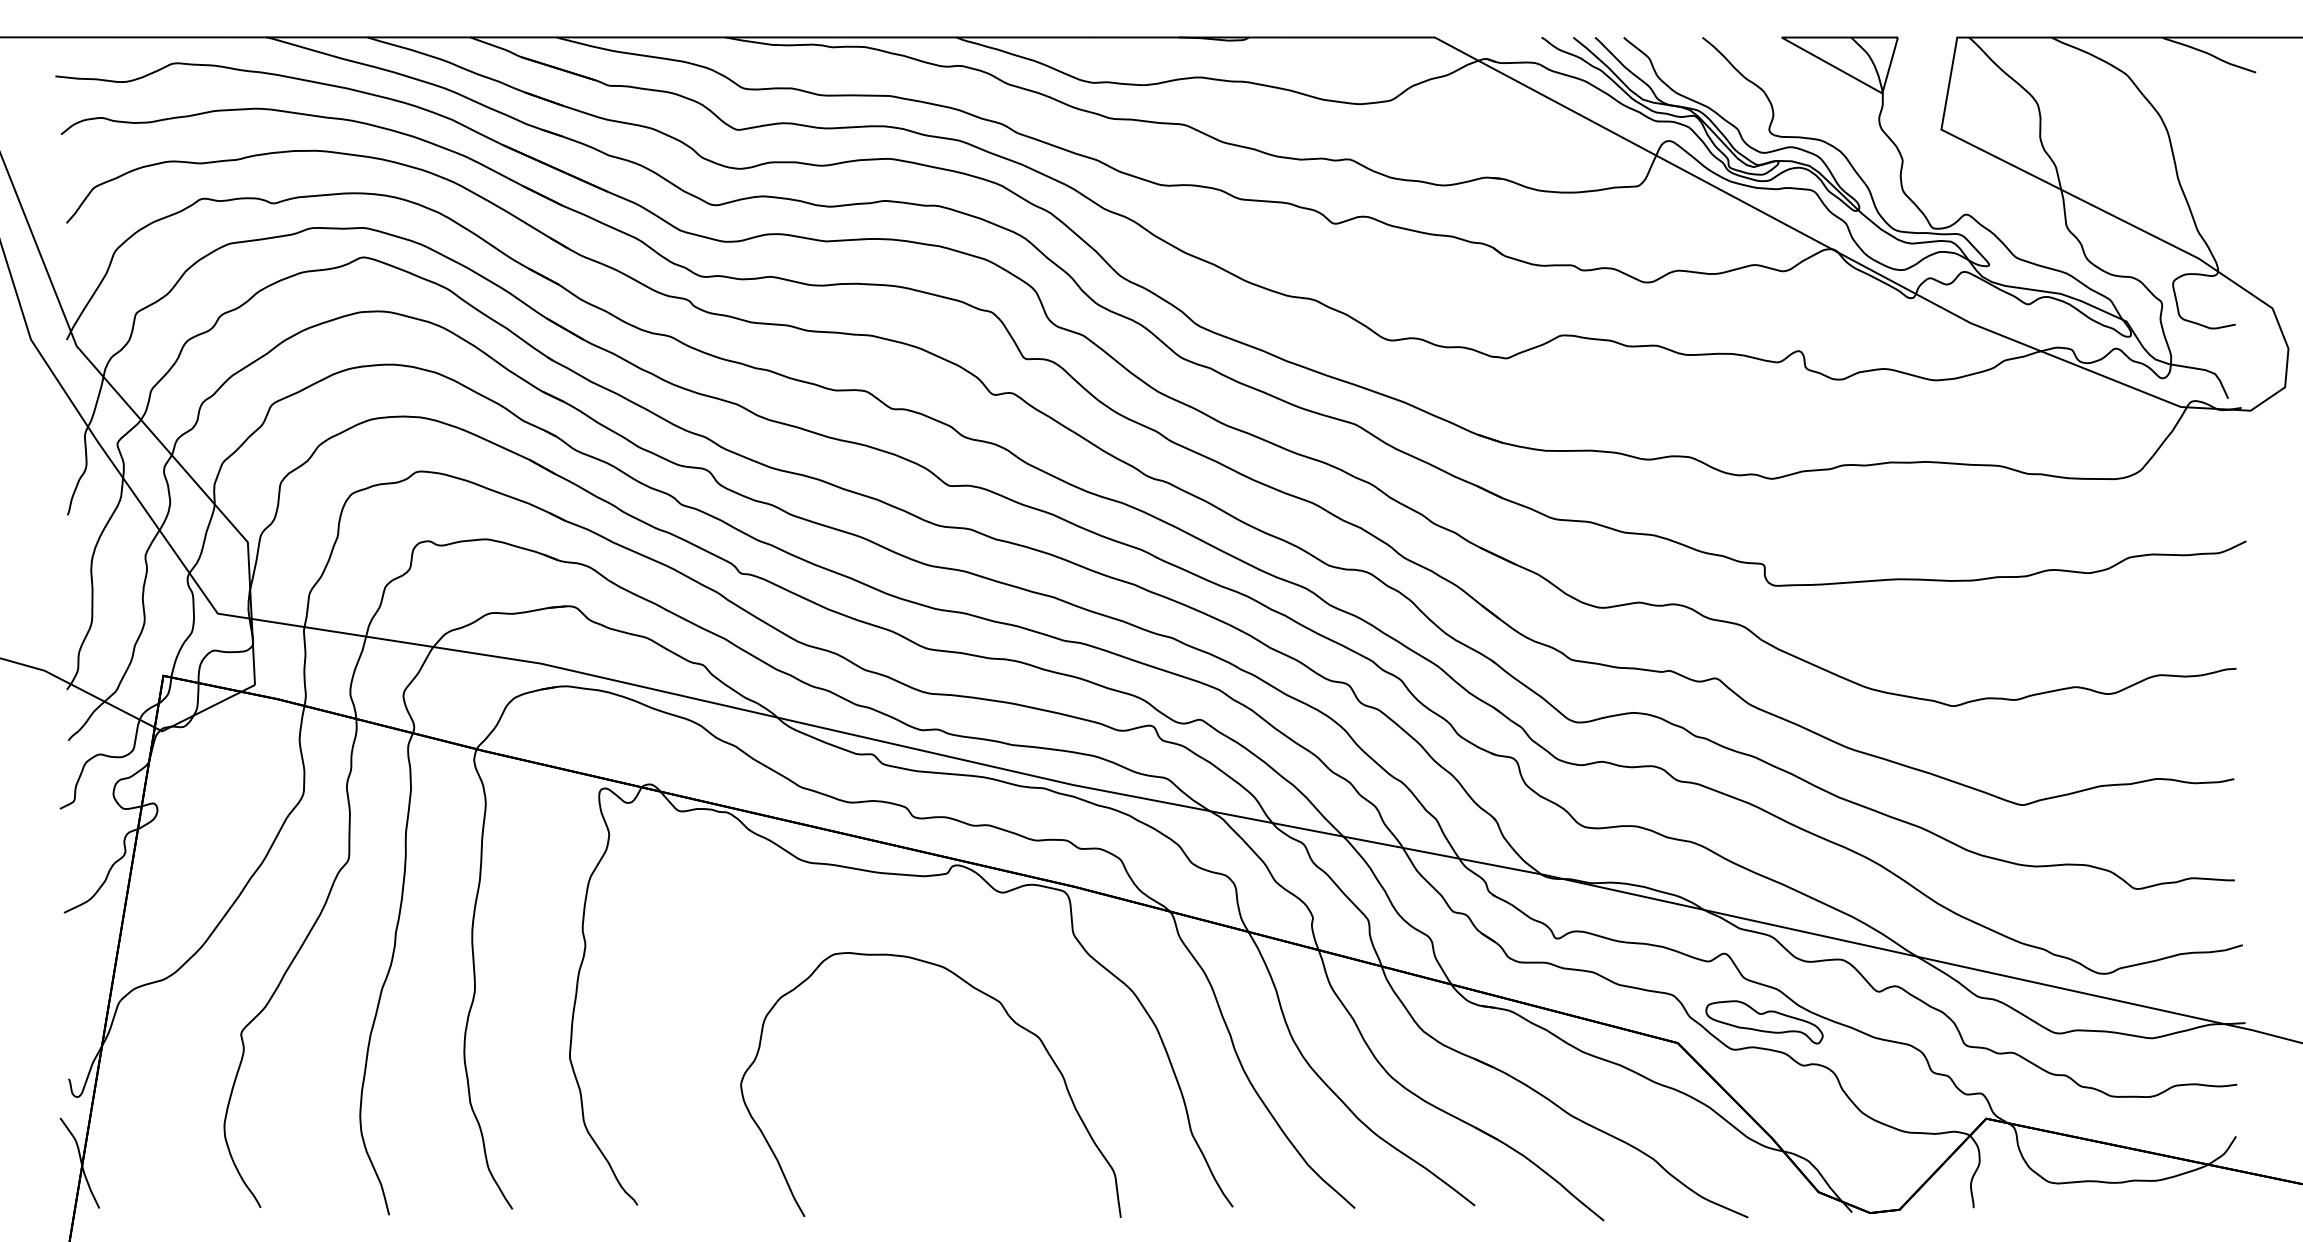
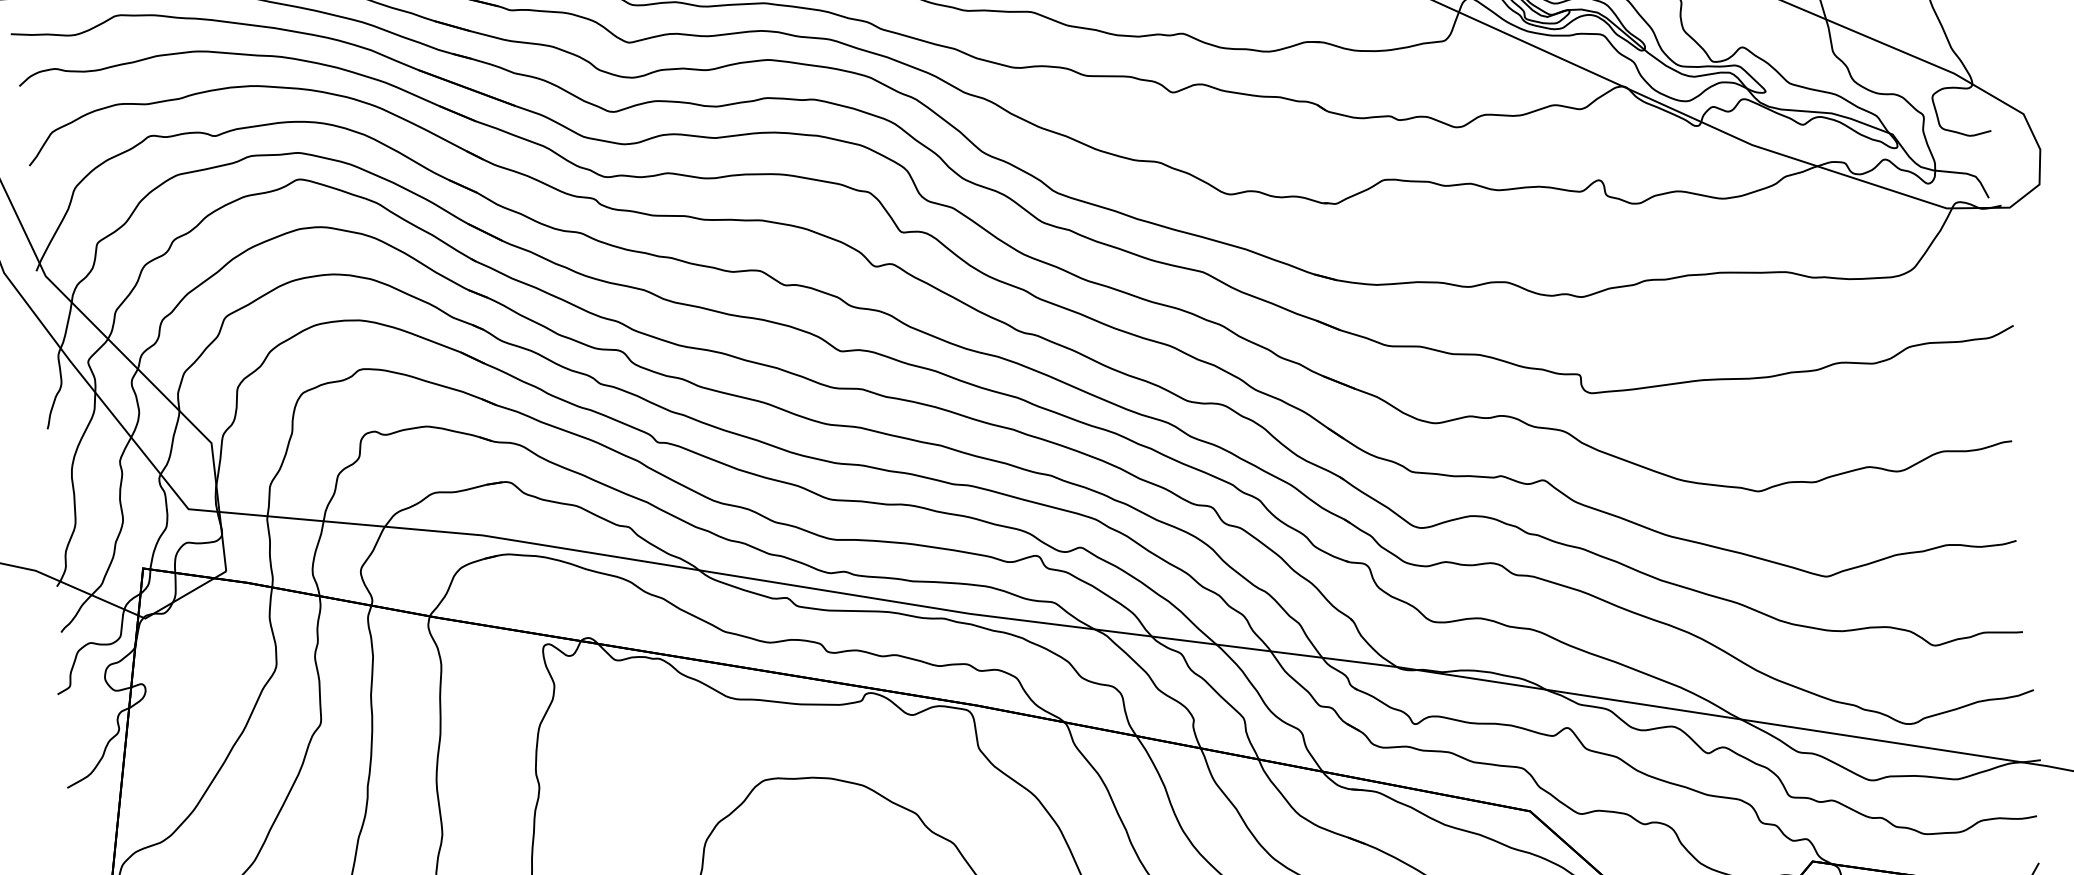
part: (1764, 1022) -> (1607, 787), removed

